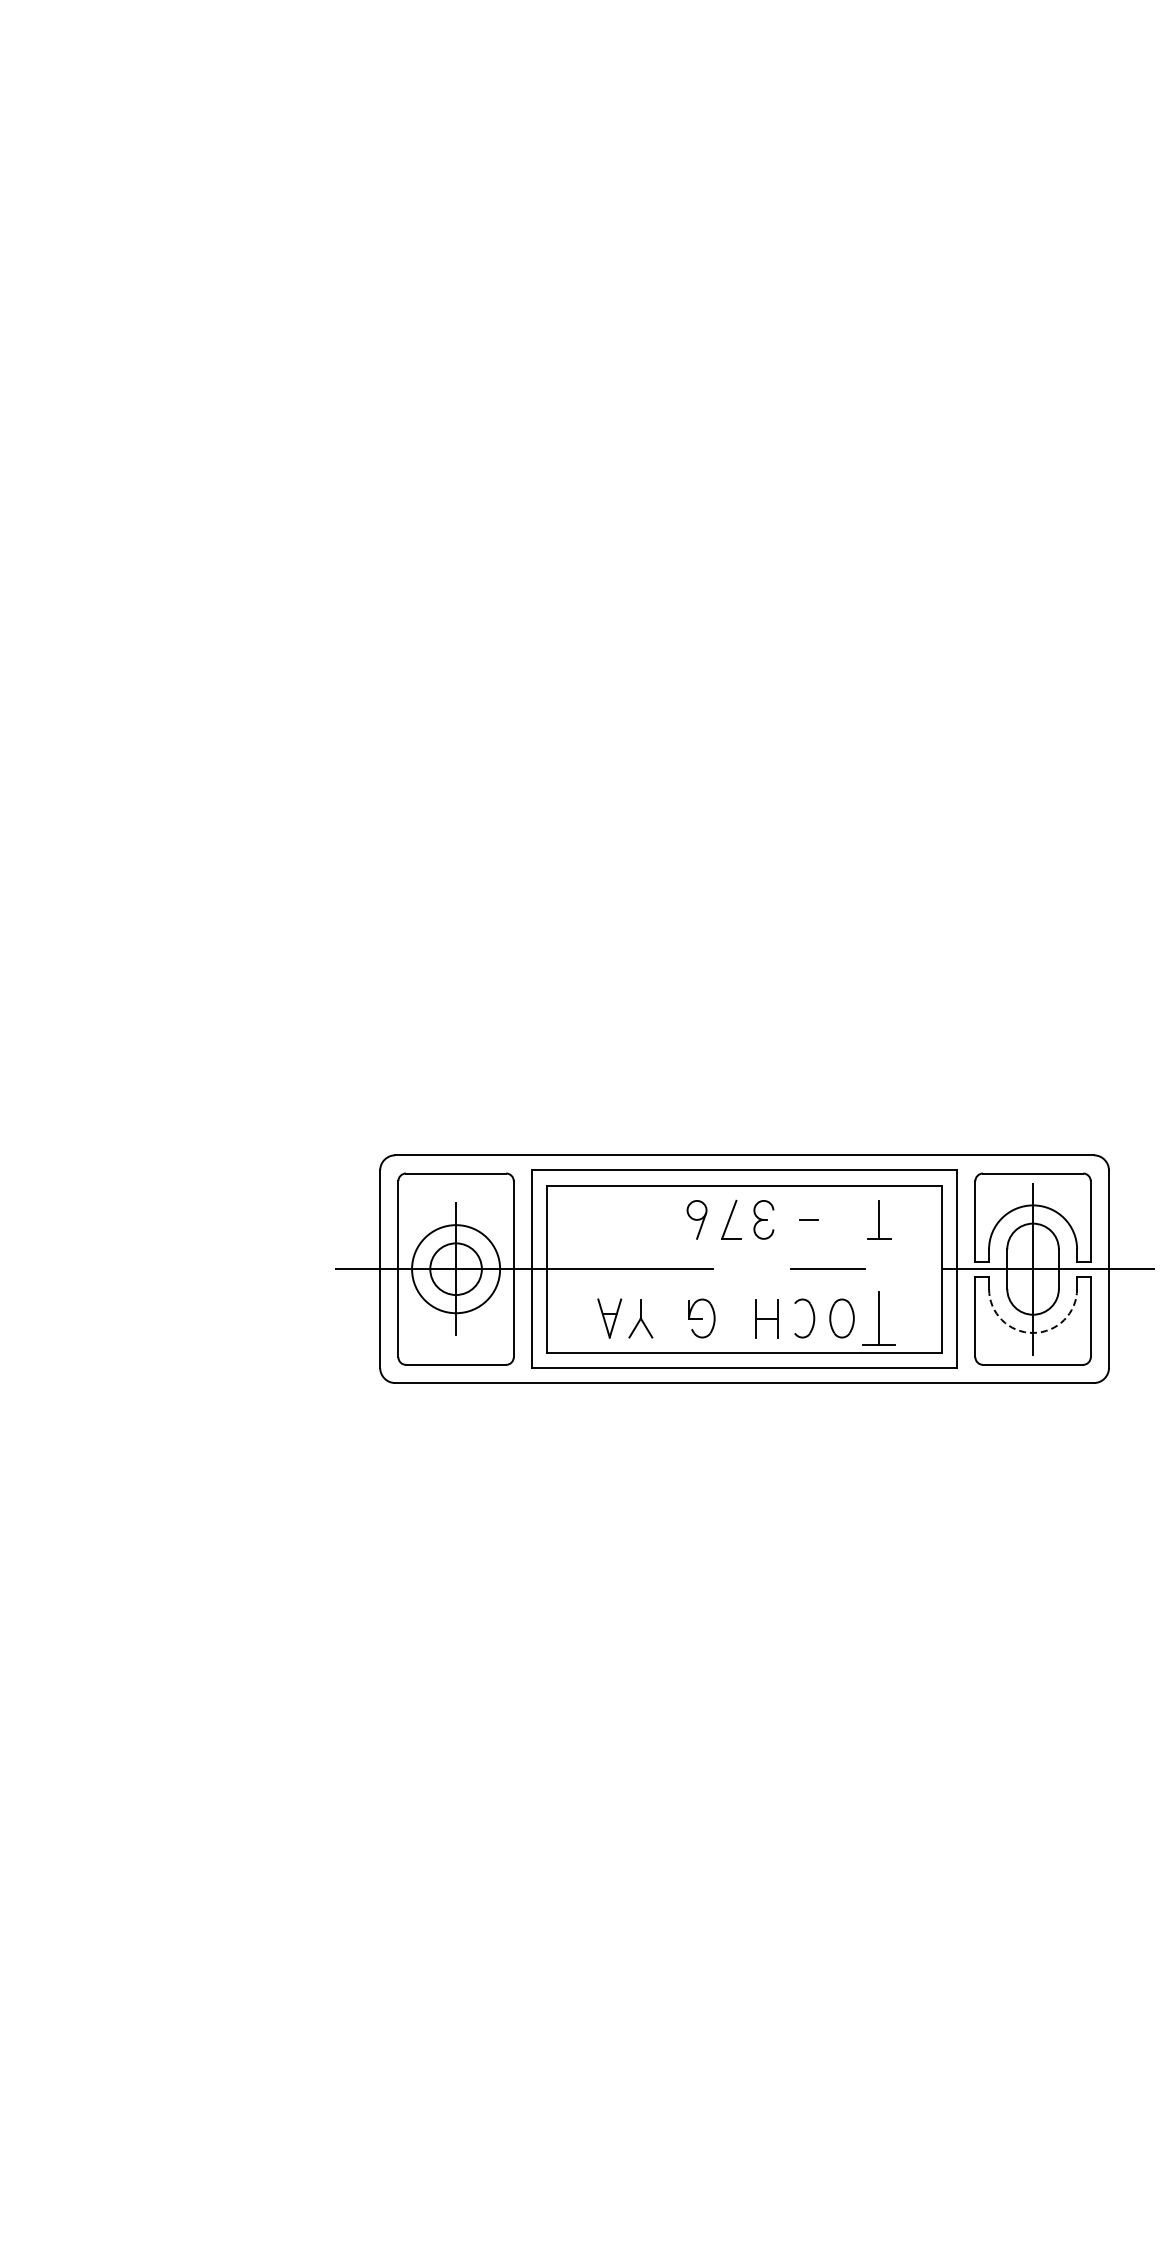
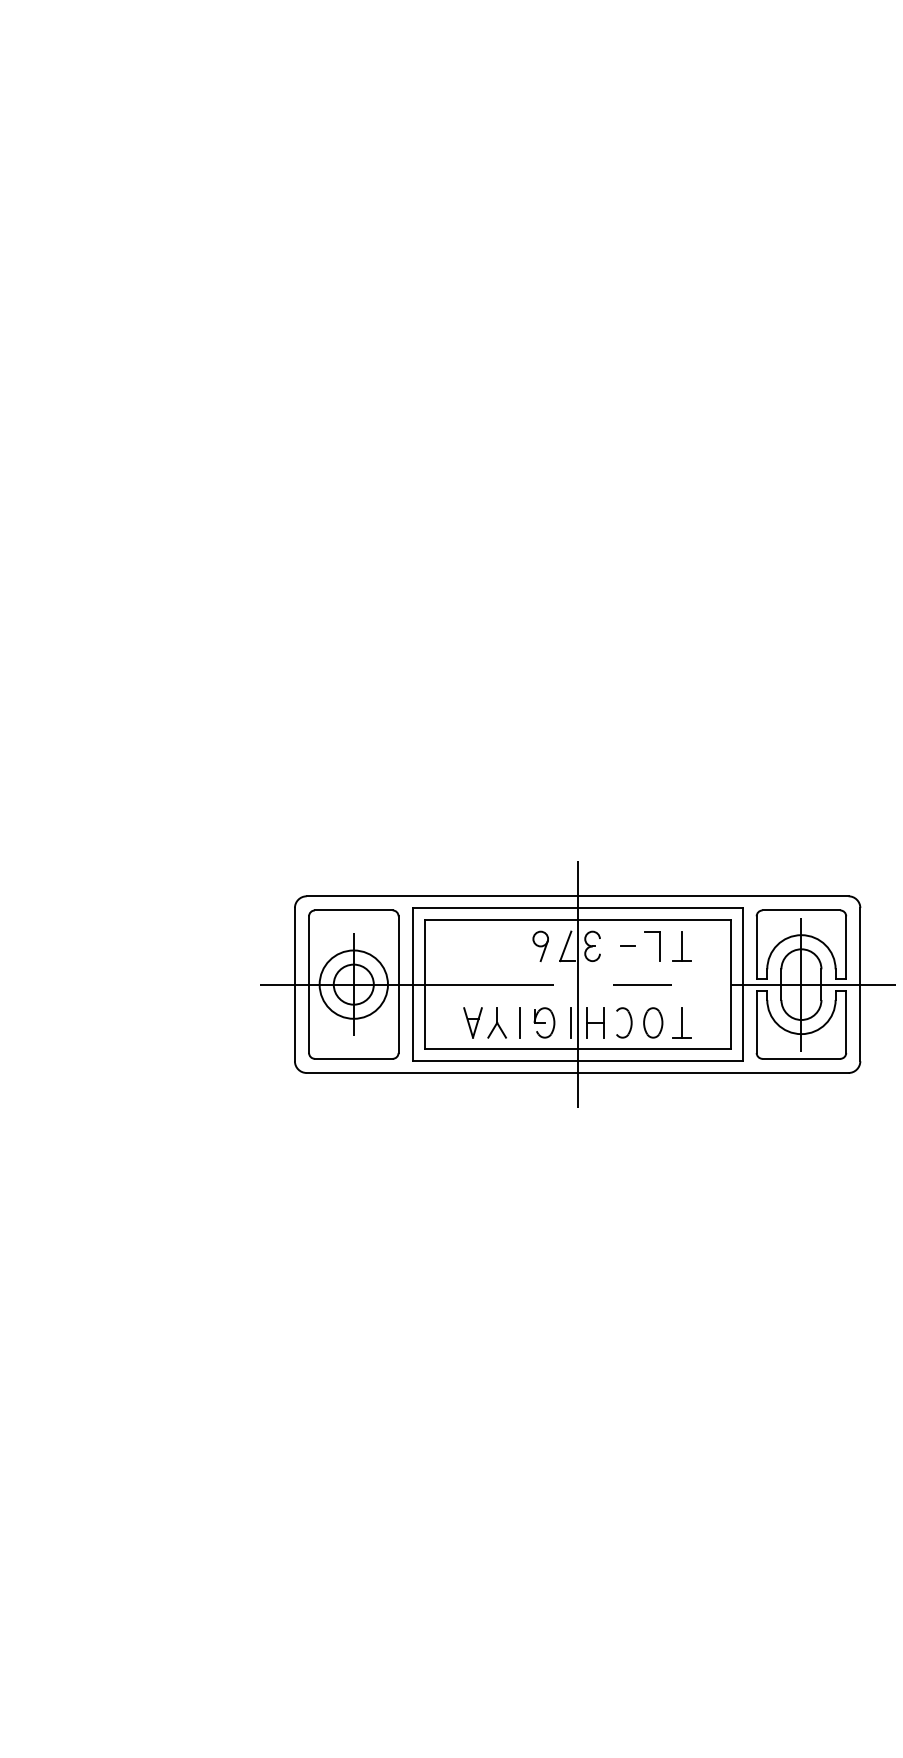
part: (850, 1219) -> (659, 946), added
line: (744, 1268) -> (577, 984), added
line: (669, 1318) -> (519, 1022), added
line: (735, 1318) -> (570, 1022), added
part: (879, 1318) -> (682, 1022), size x0.71
arc: (1033, 1332) -> (801, 1033), dashed -> solid

